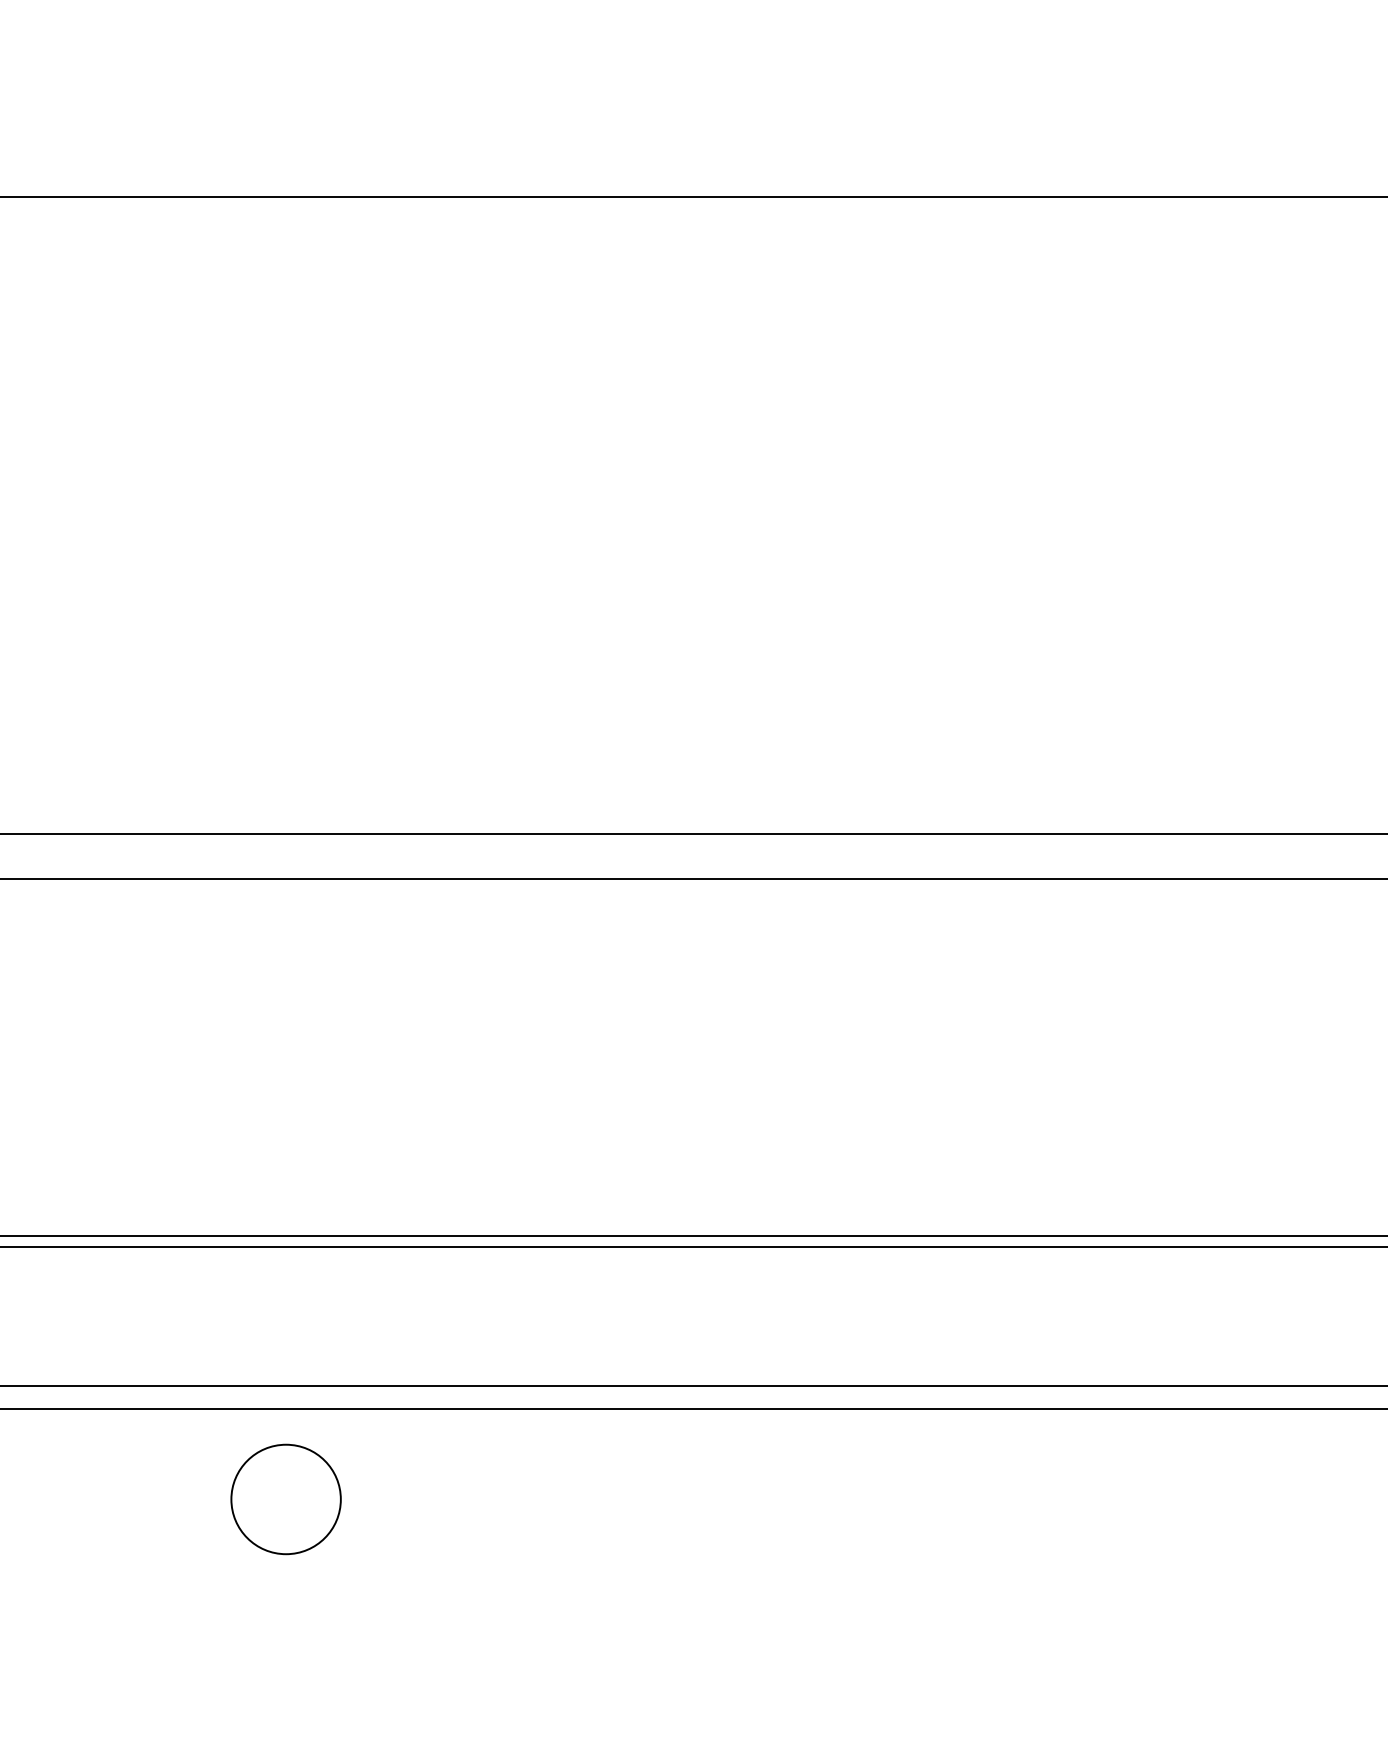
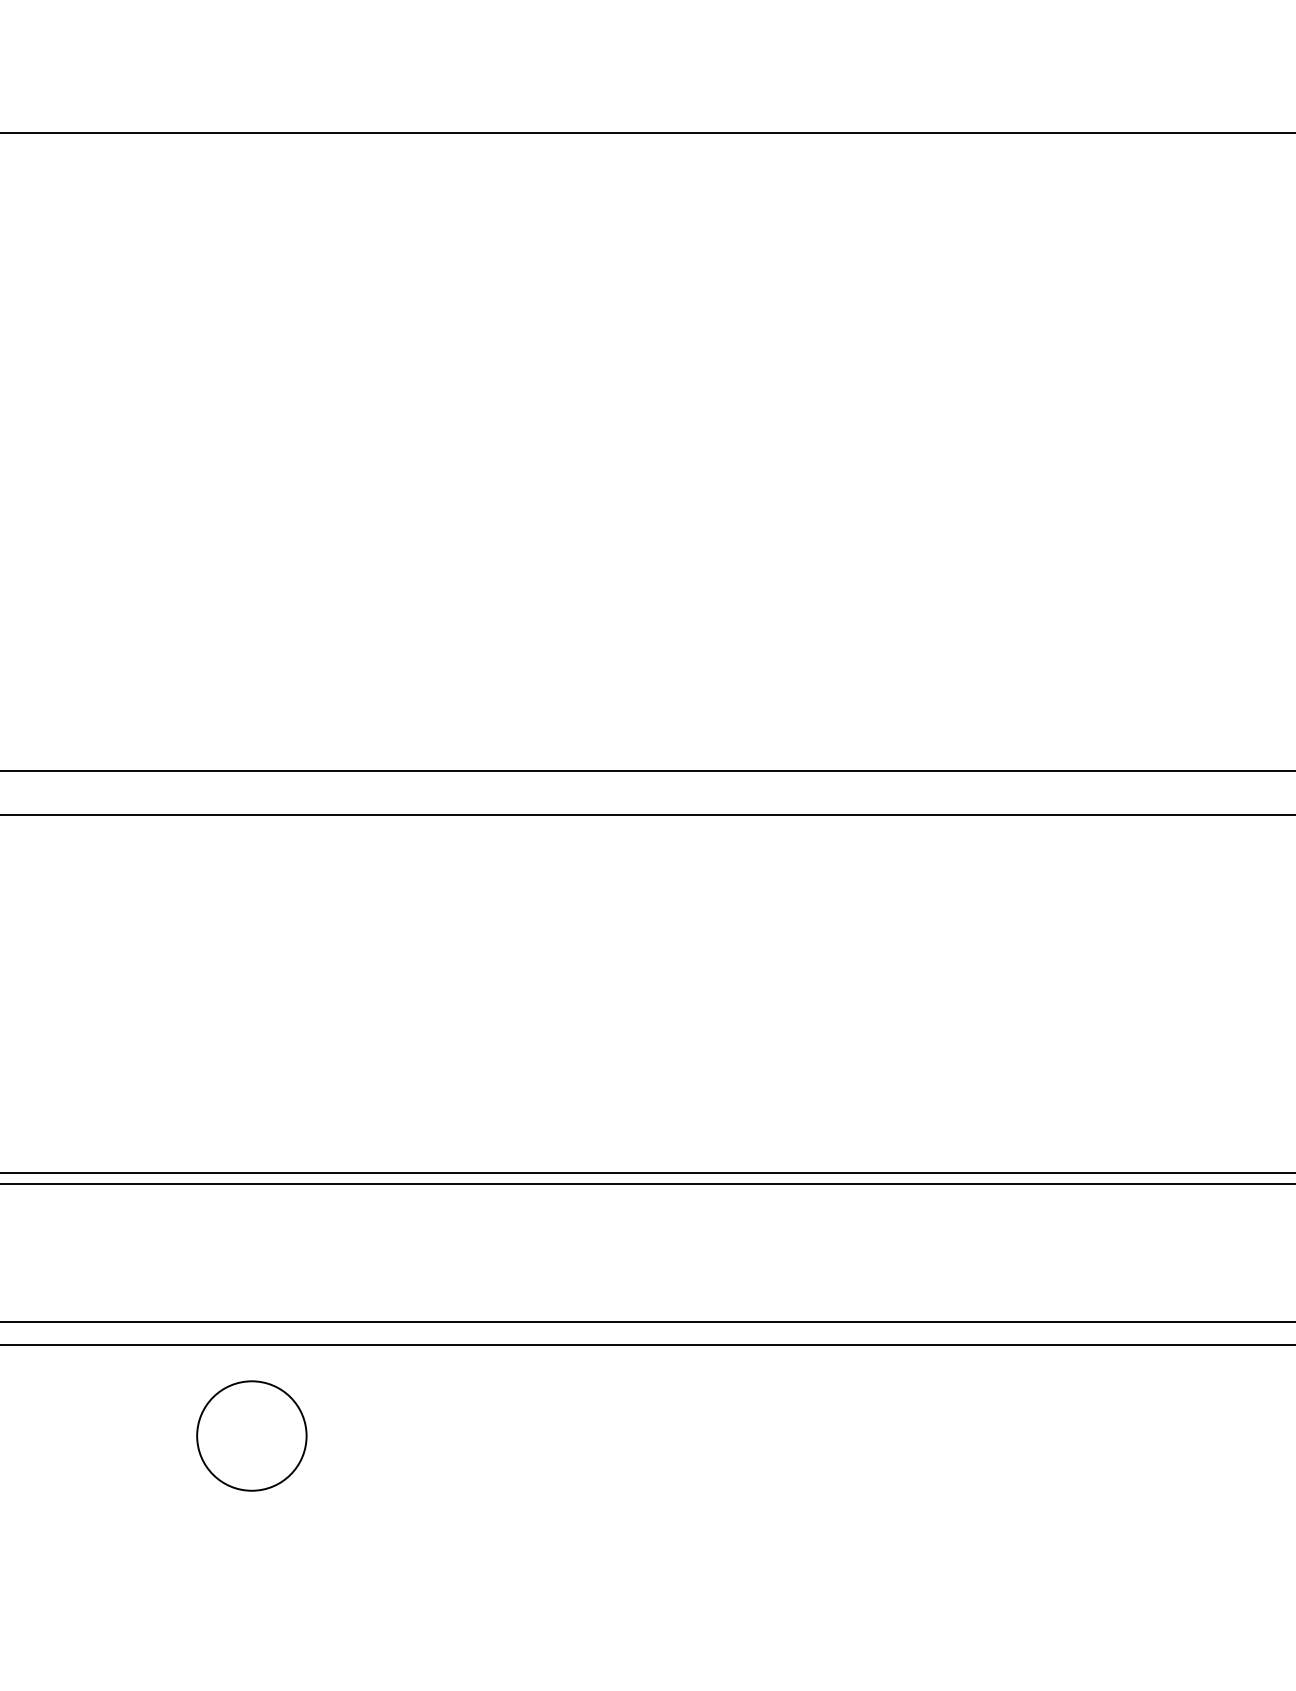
circle: (285, 1499) -> (251, 1436), moved

